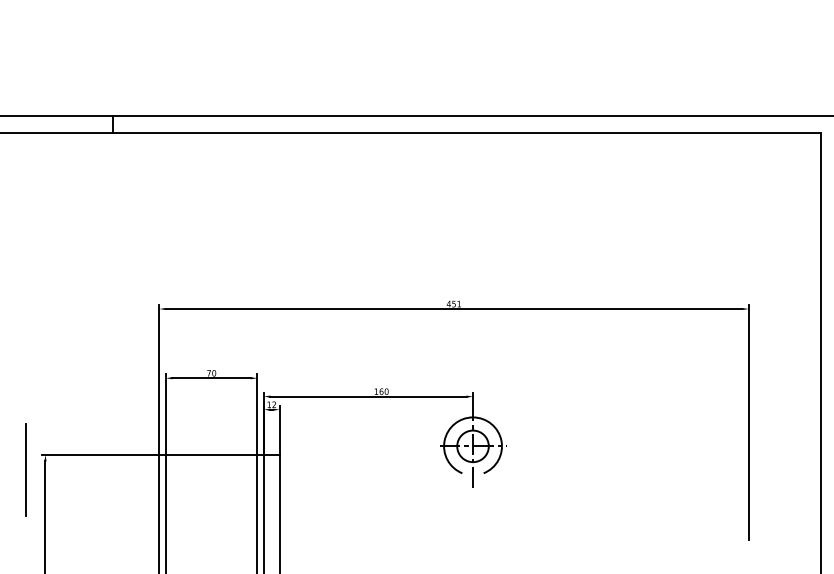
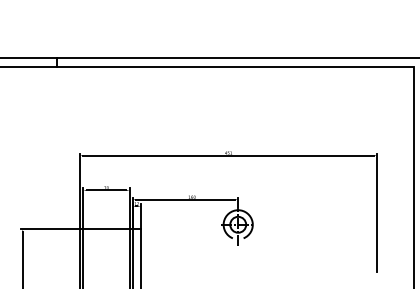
line: (25, 469) -> (12, 236), removed

